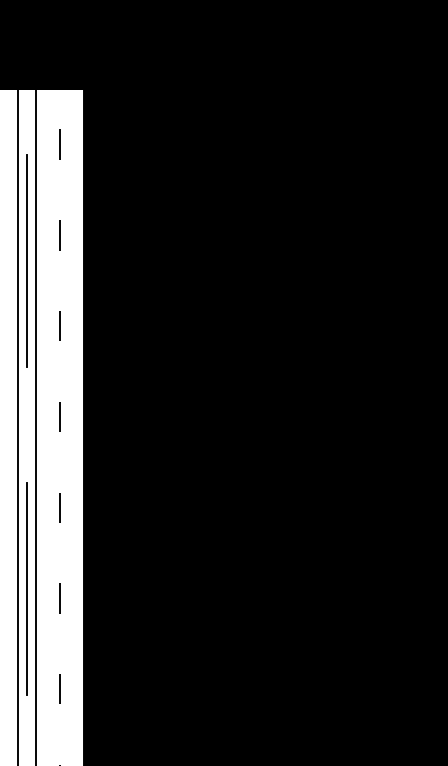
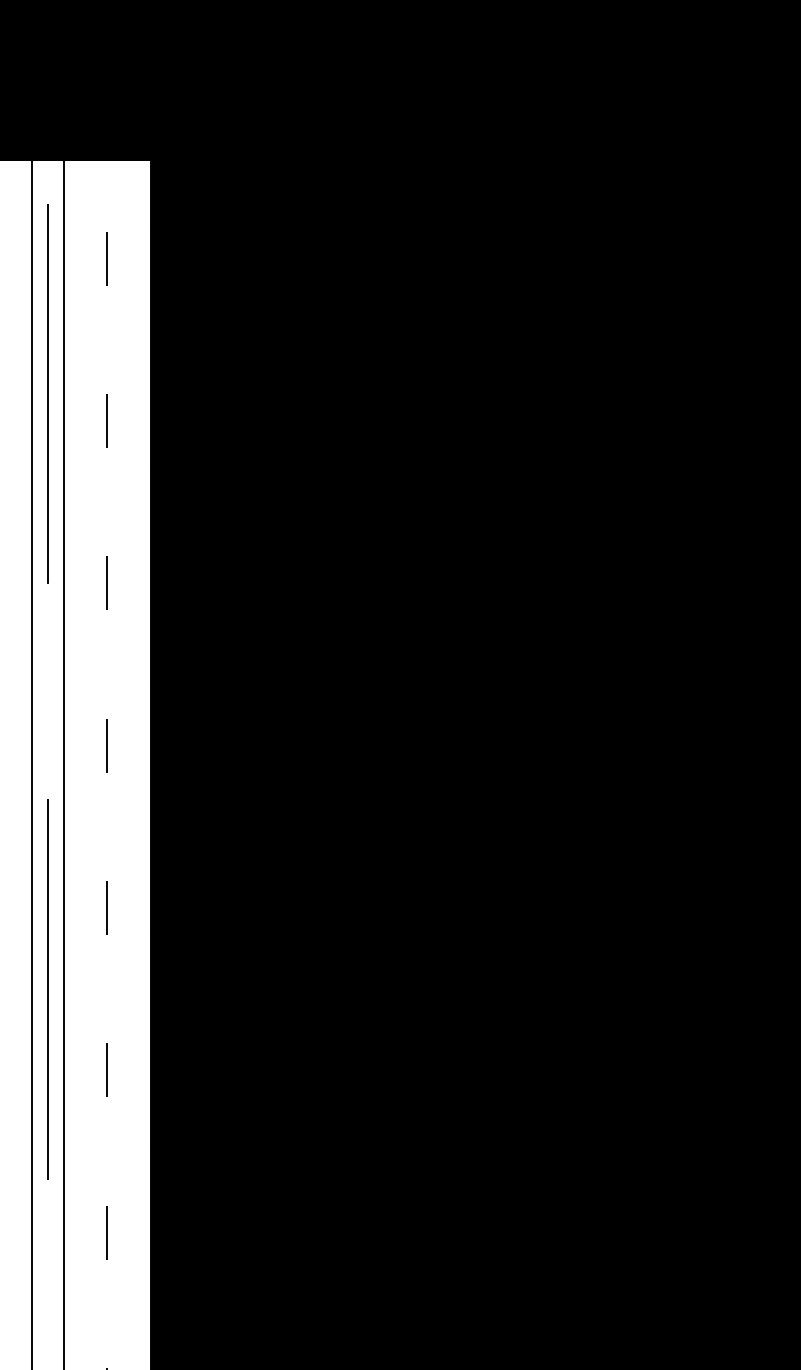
line: (26, 260) -> (47, 392), moved
line: (26, 588) -> (47, 988), moved

